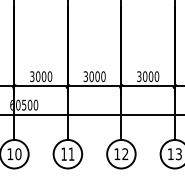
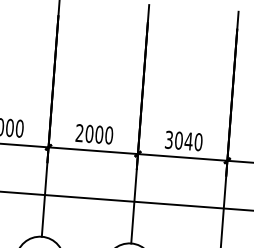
text: (150, 76) -> (187, 141), 3000 -> 3040
text: (85, 77) -> (79, 134), 3000 -> 2000

